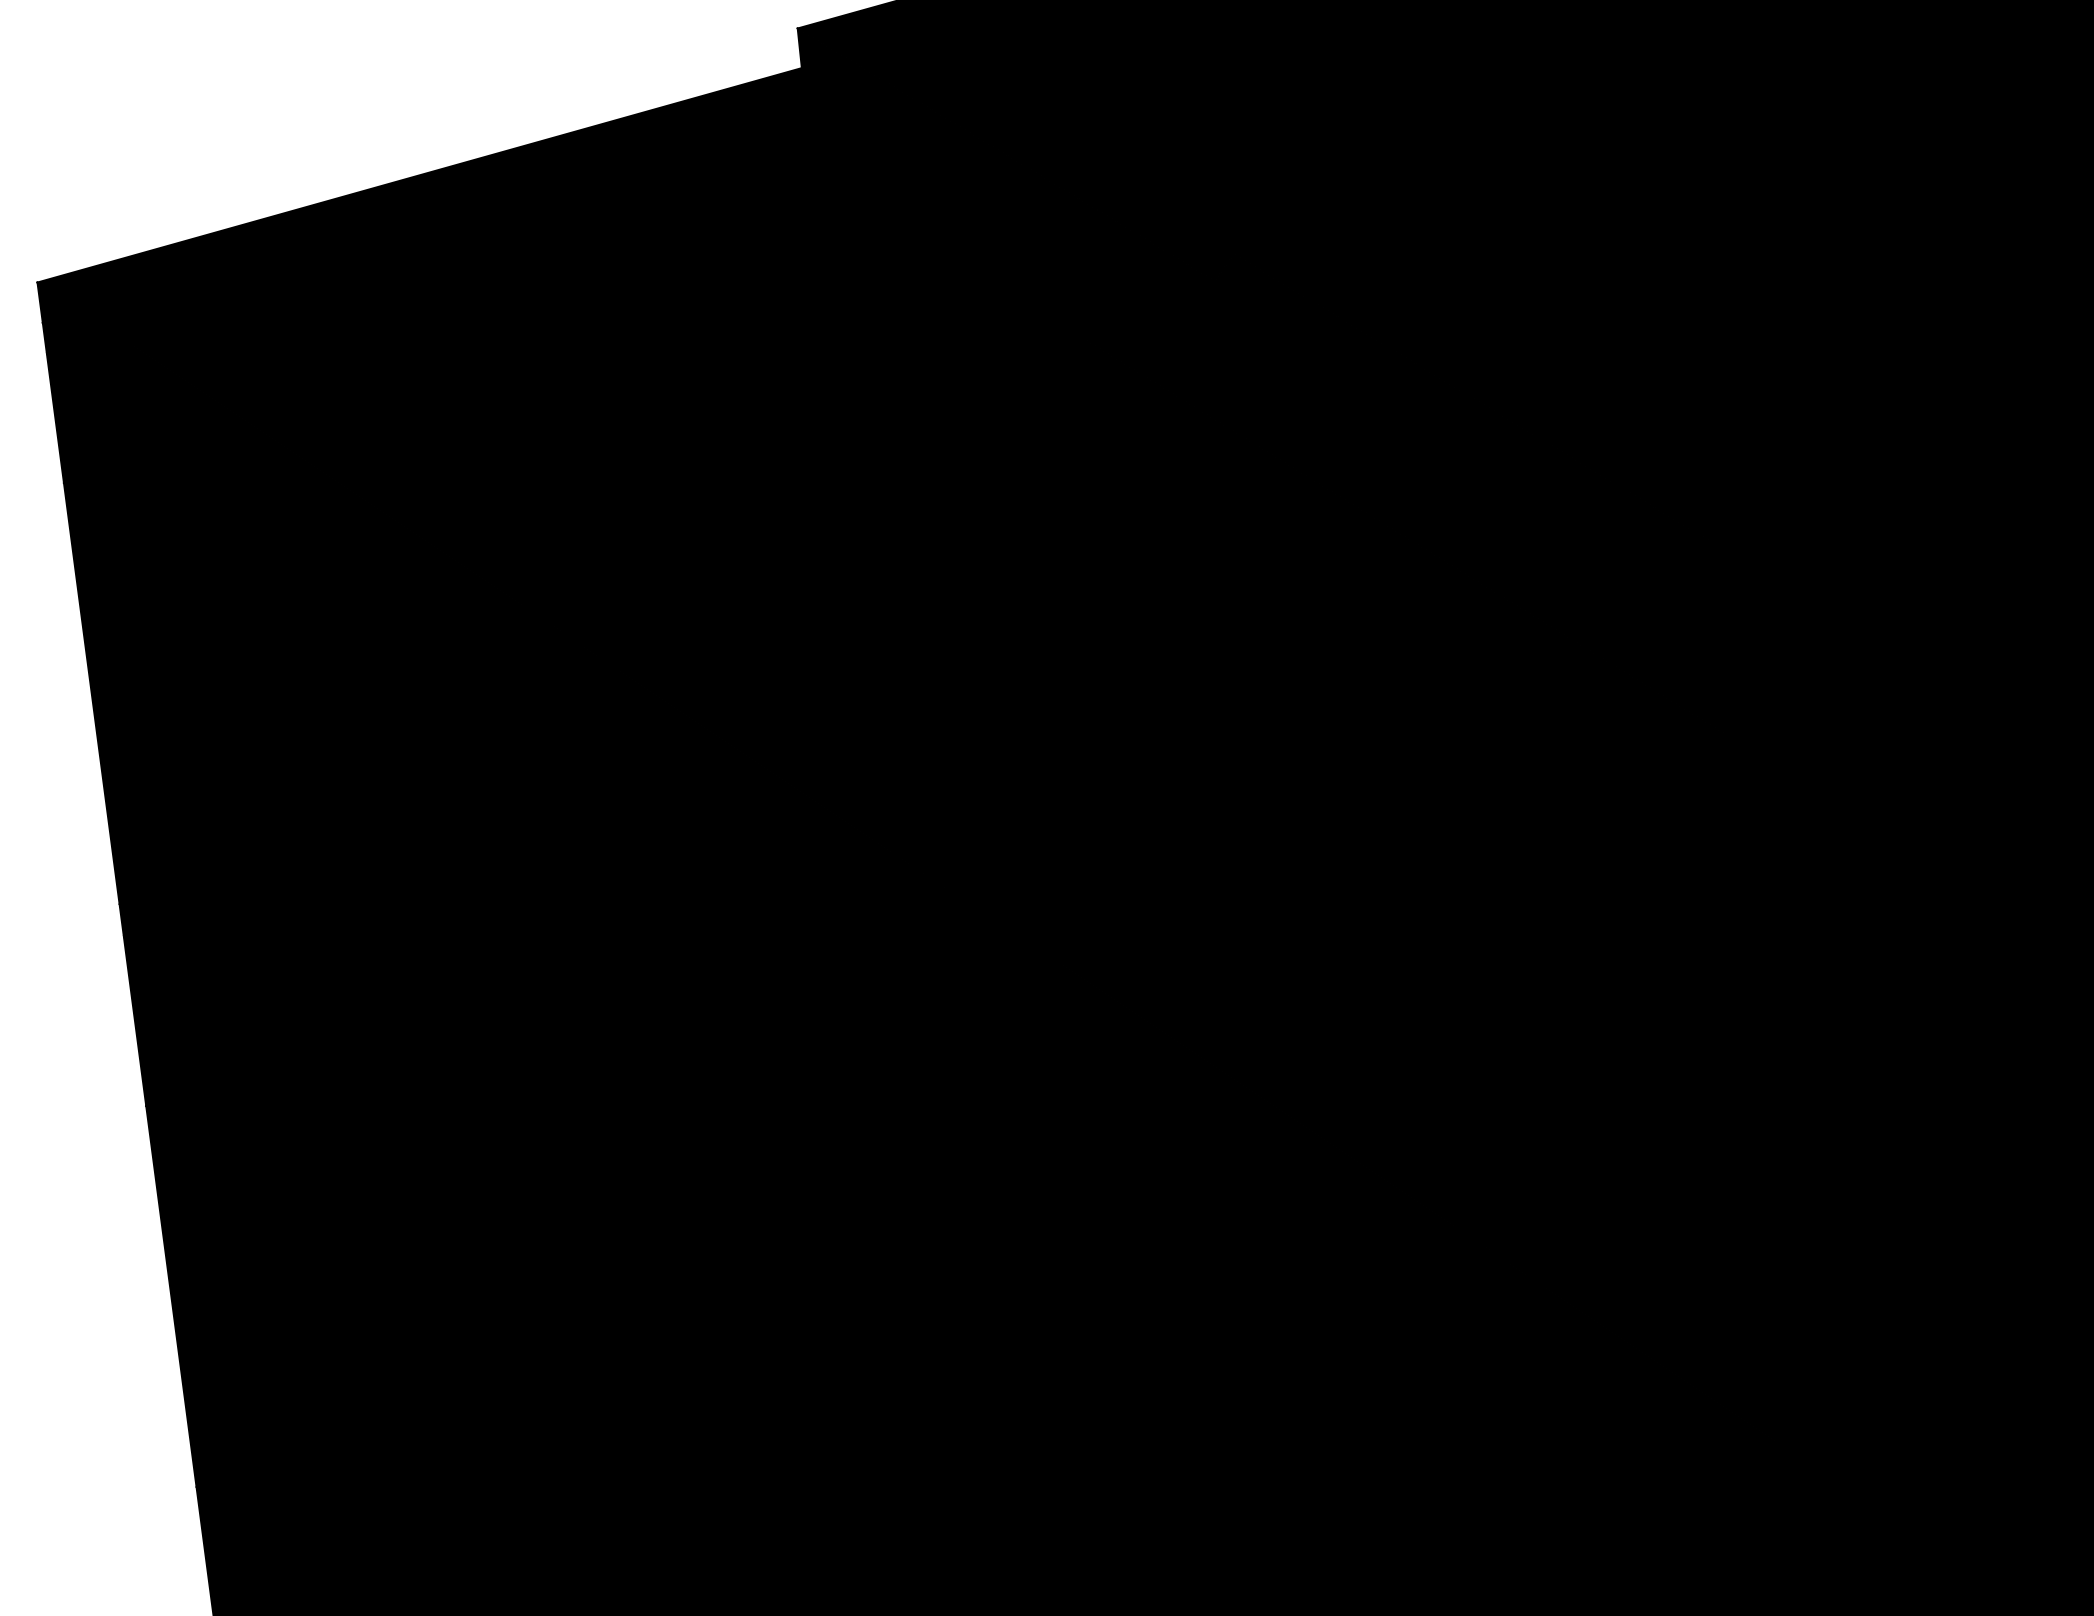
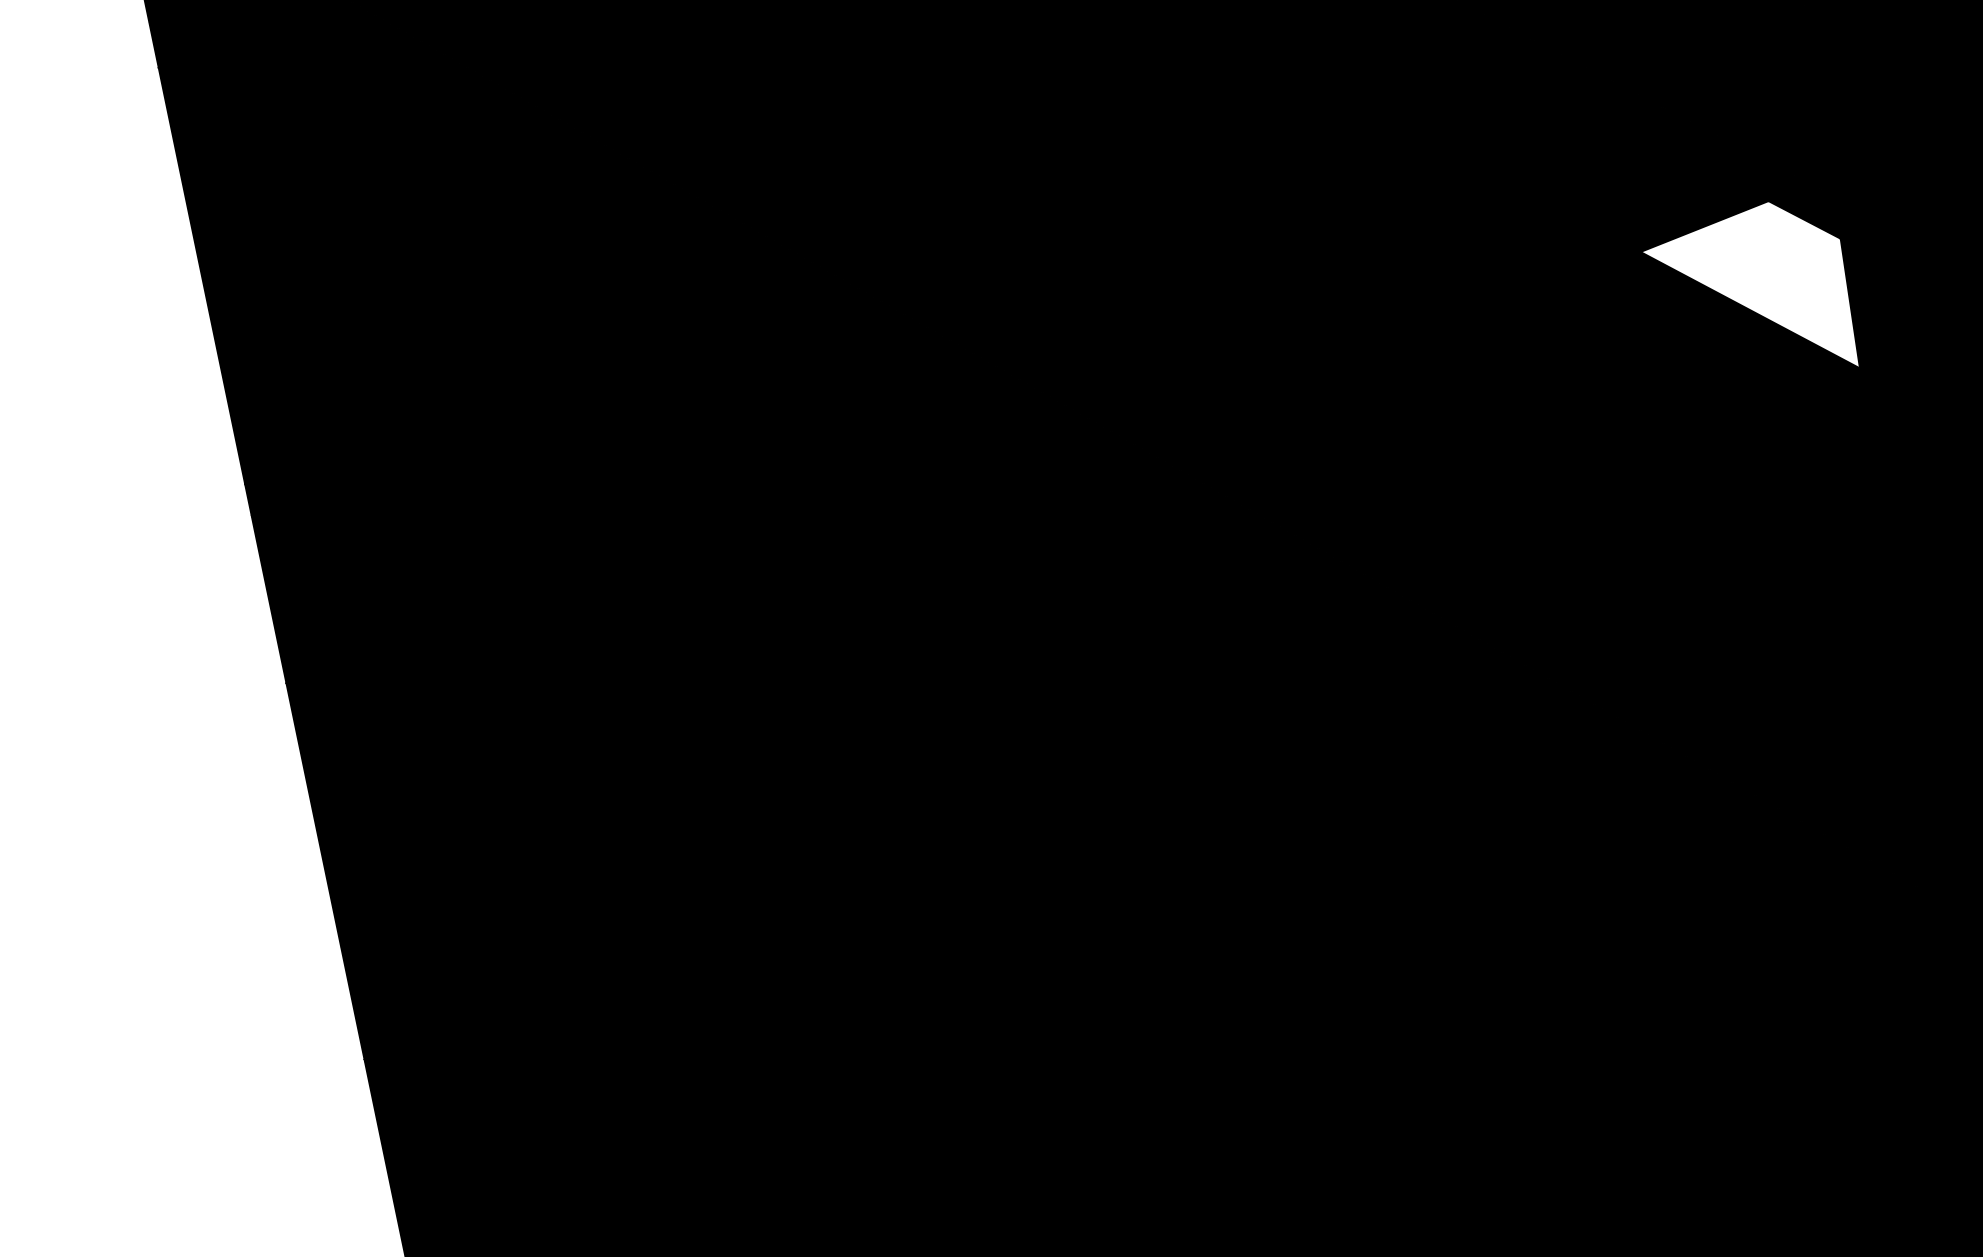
fill: (1633, 820) -> (1748, 289), removed

